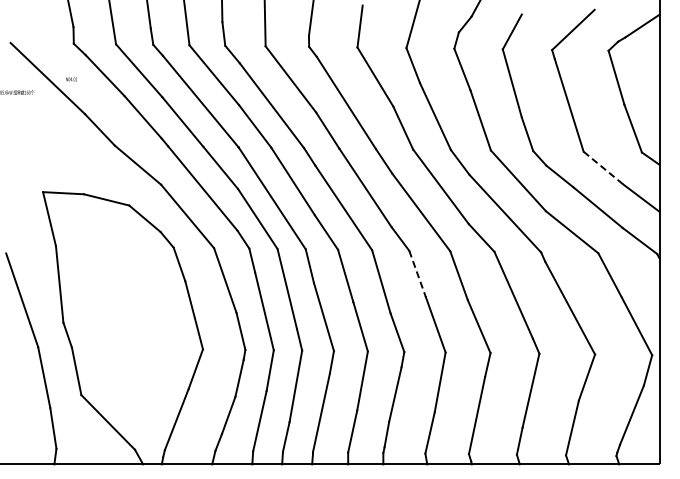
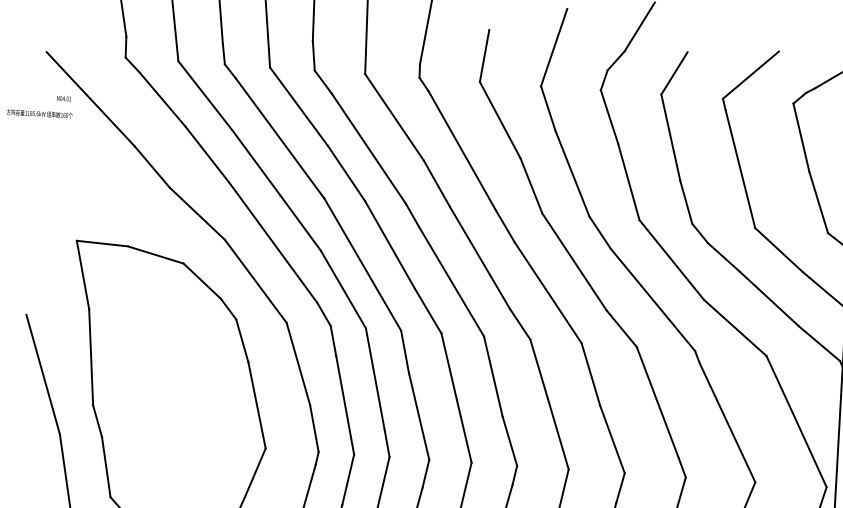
text: (71, 79) -> (63, 98), moved
line: (603, 168) -> (778, 250), dashed -> solid
line: (417, 273) -> (539, 368), dashed -> solid

